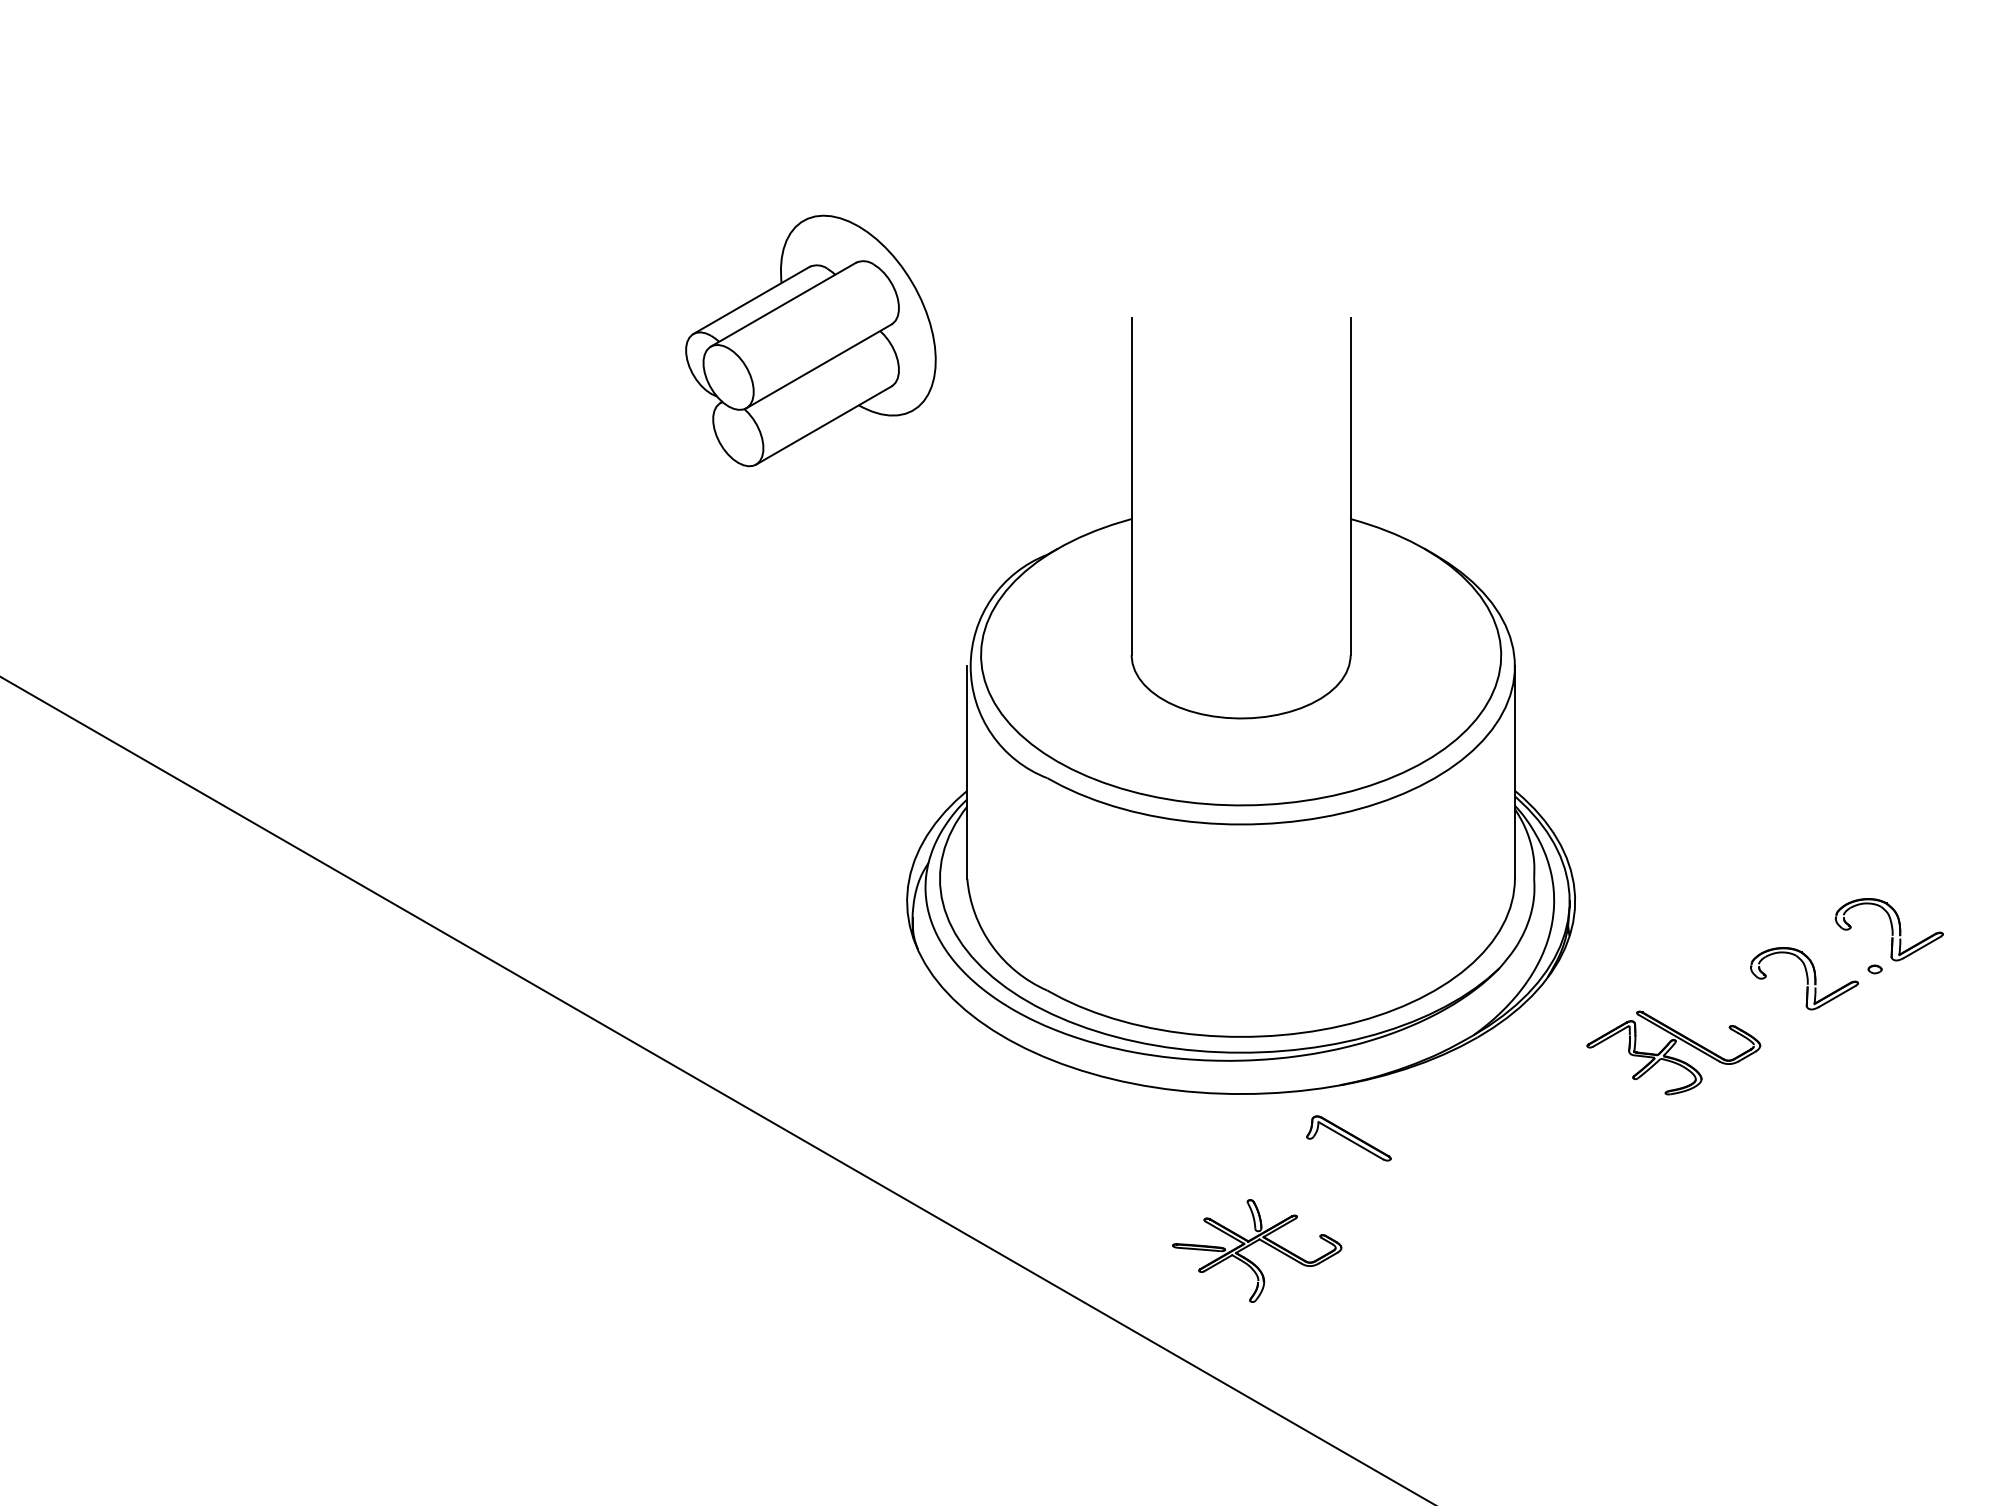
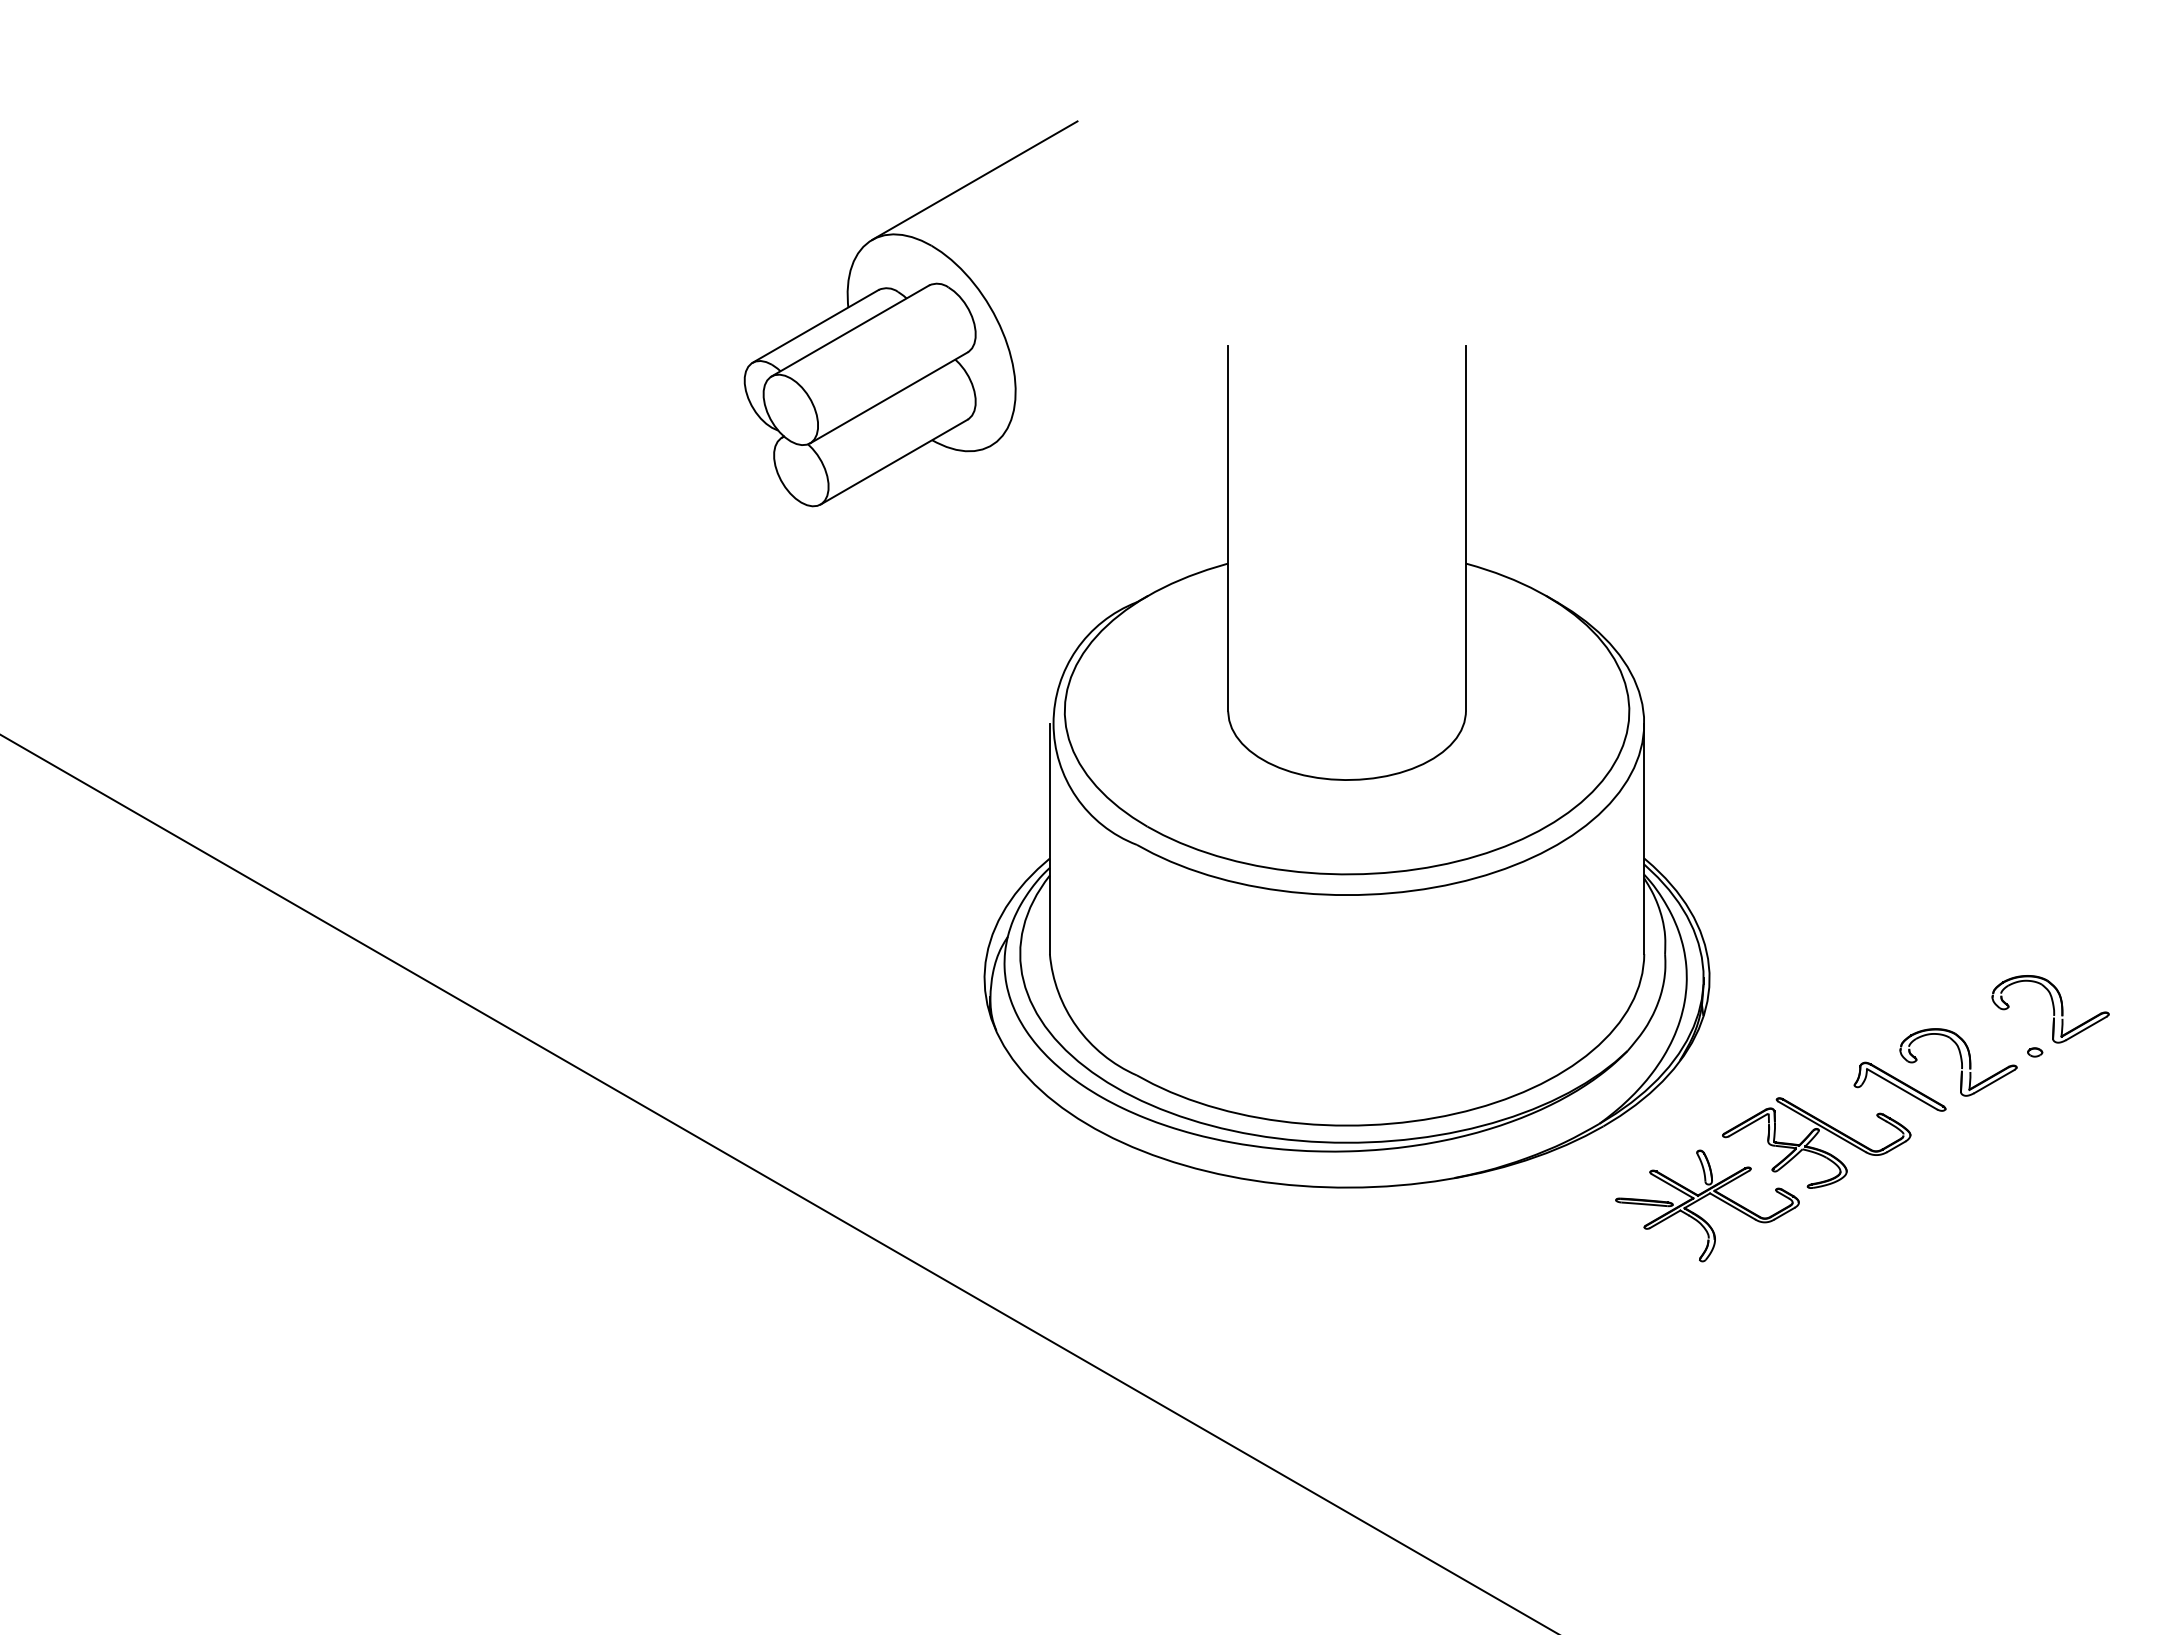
line: (897, 166) -> (974, 180), added
part: (1348, 1138) -> (1899, 1086), moved
part: (1253, 1244) -> (1703, 1198), moved

